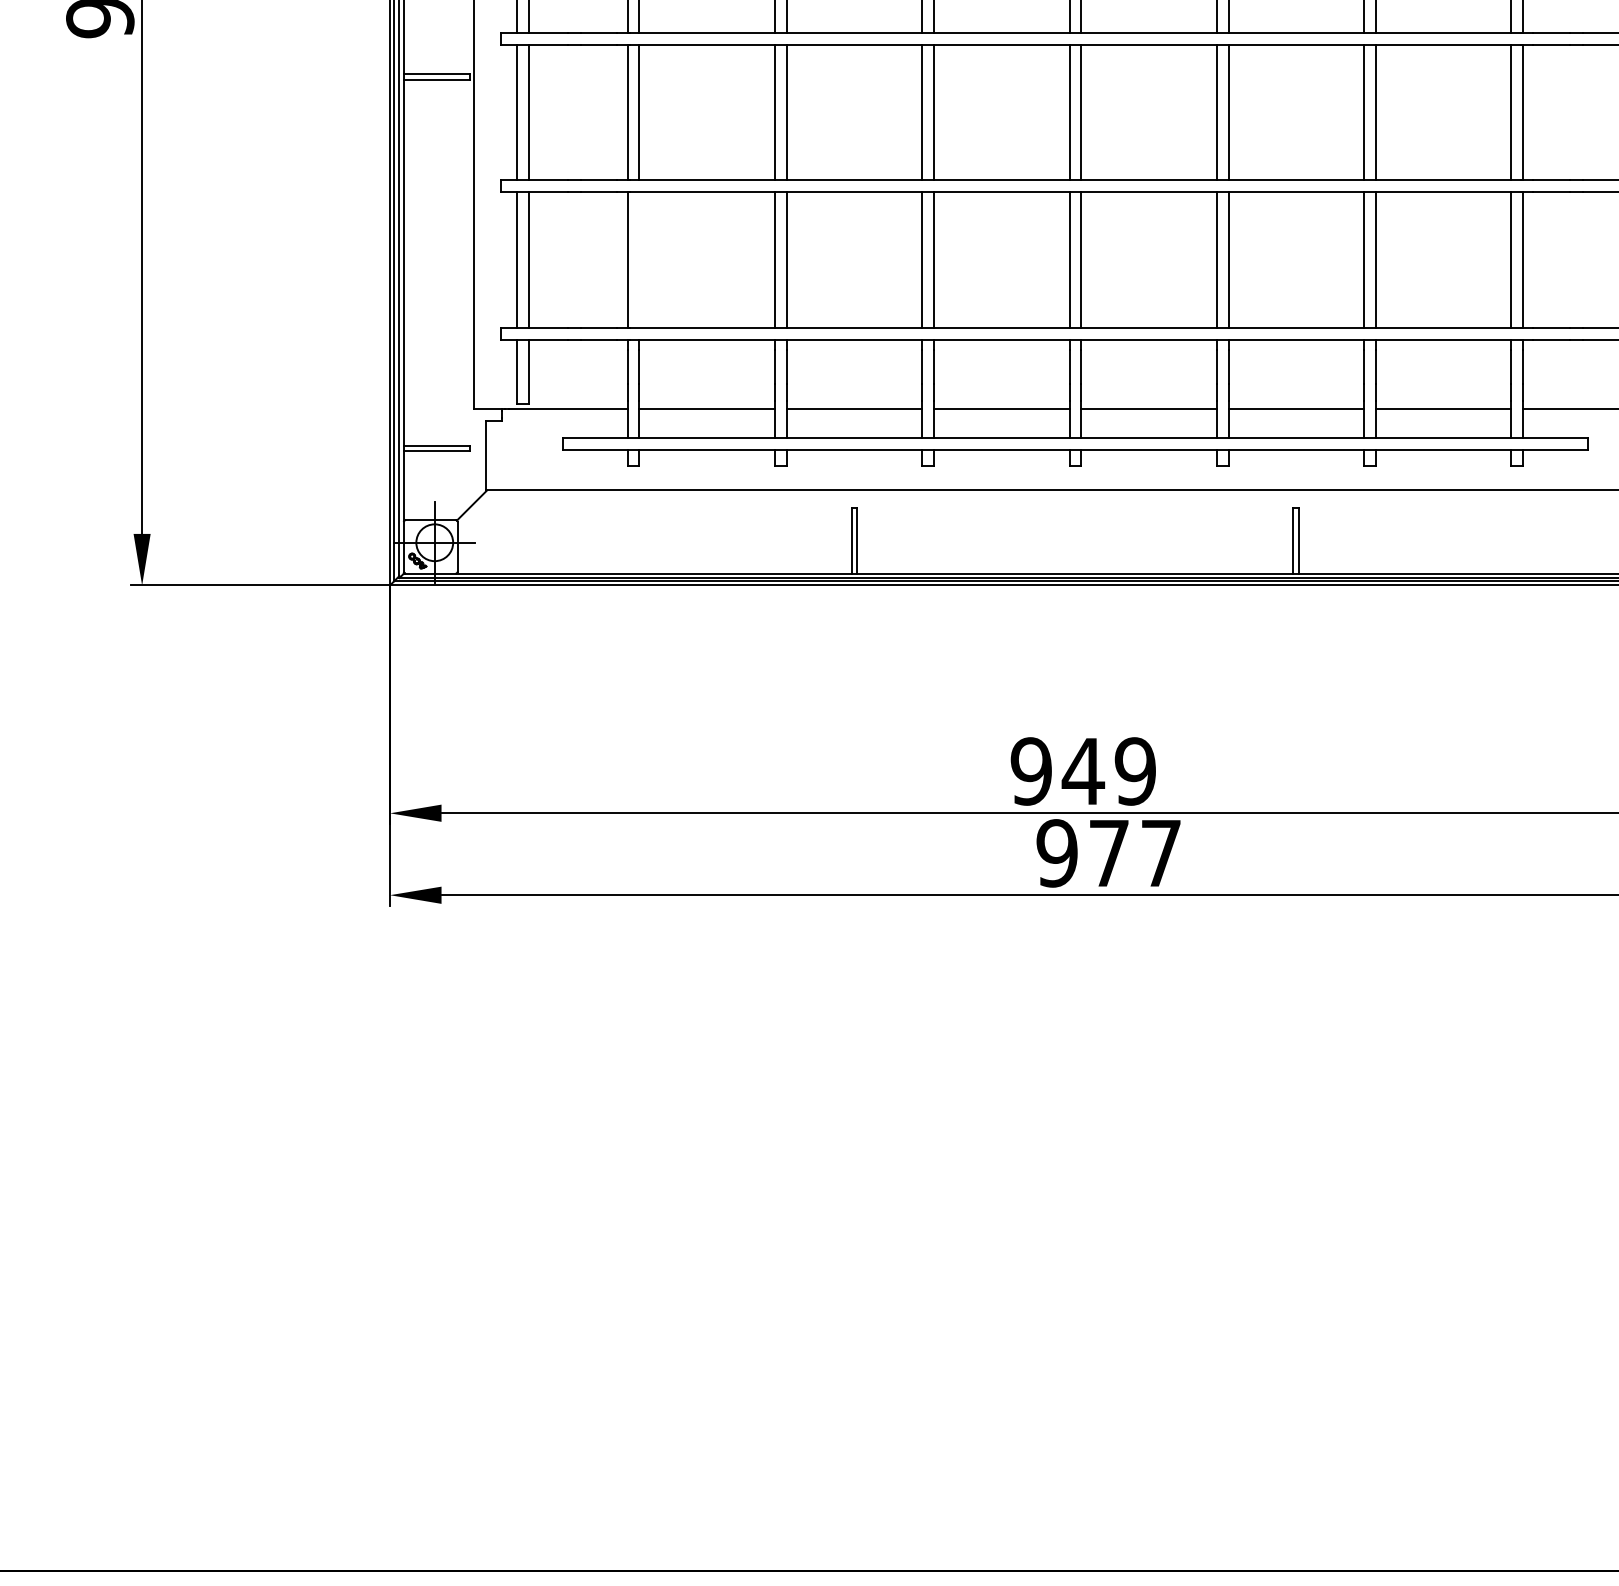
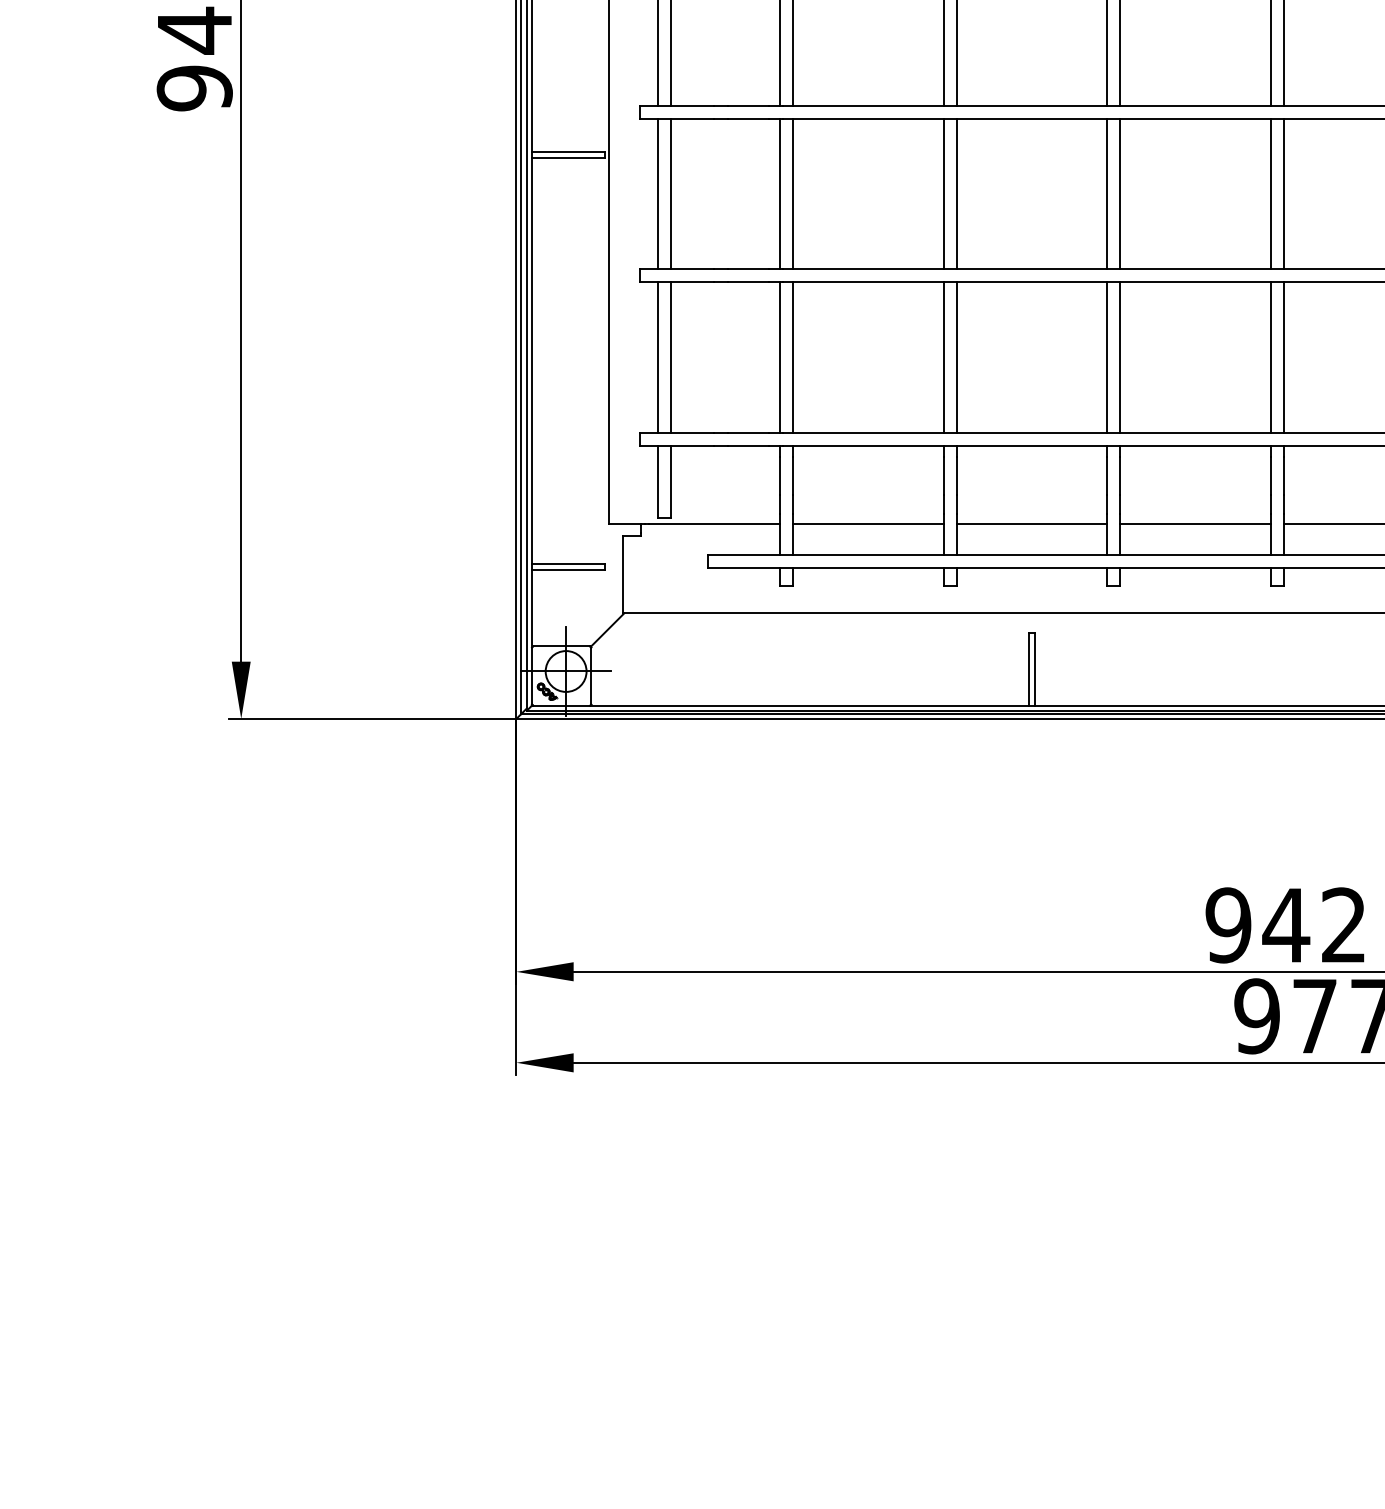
line: (639, 259) -> (793, 357), added
text: (1134, 771) -> (1342, 925), 949 -> 942

